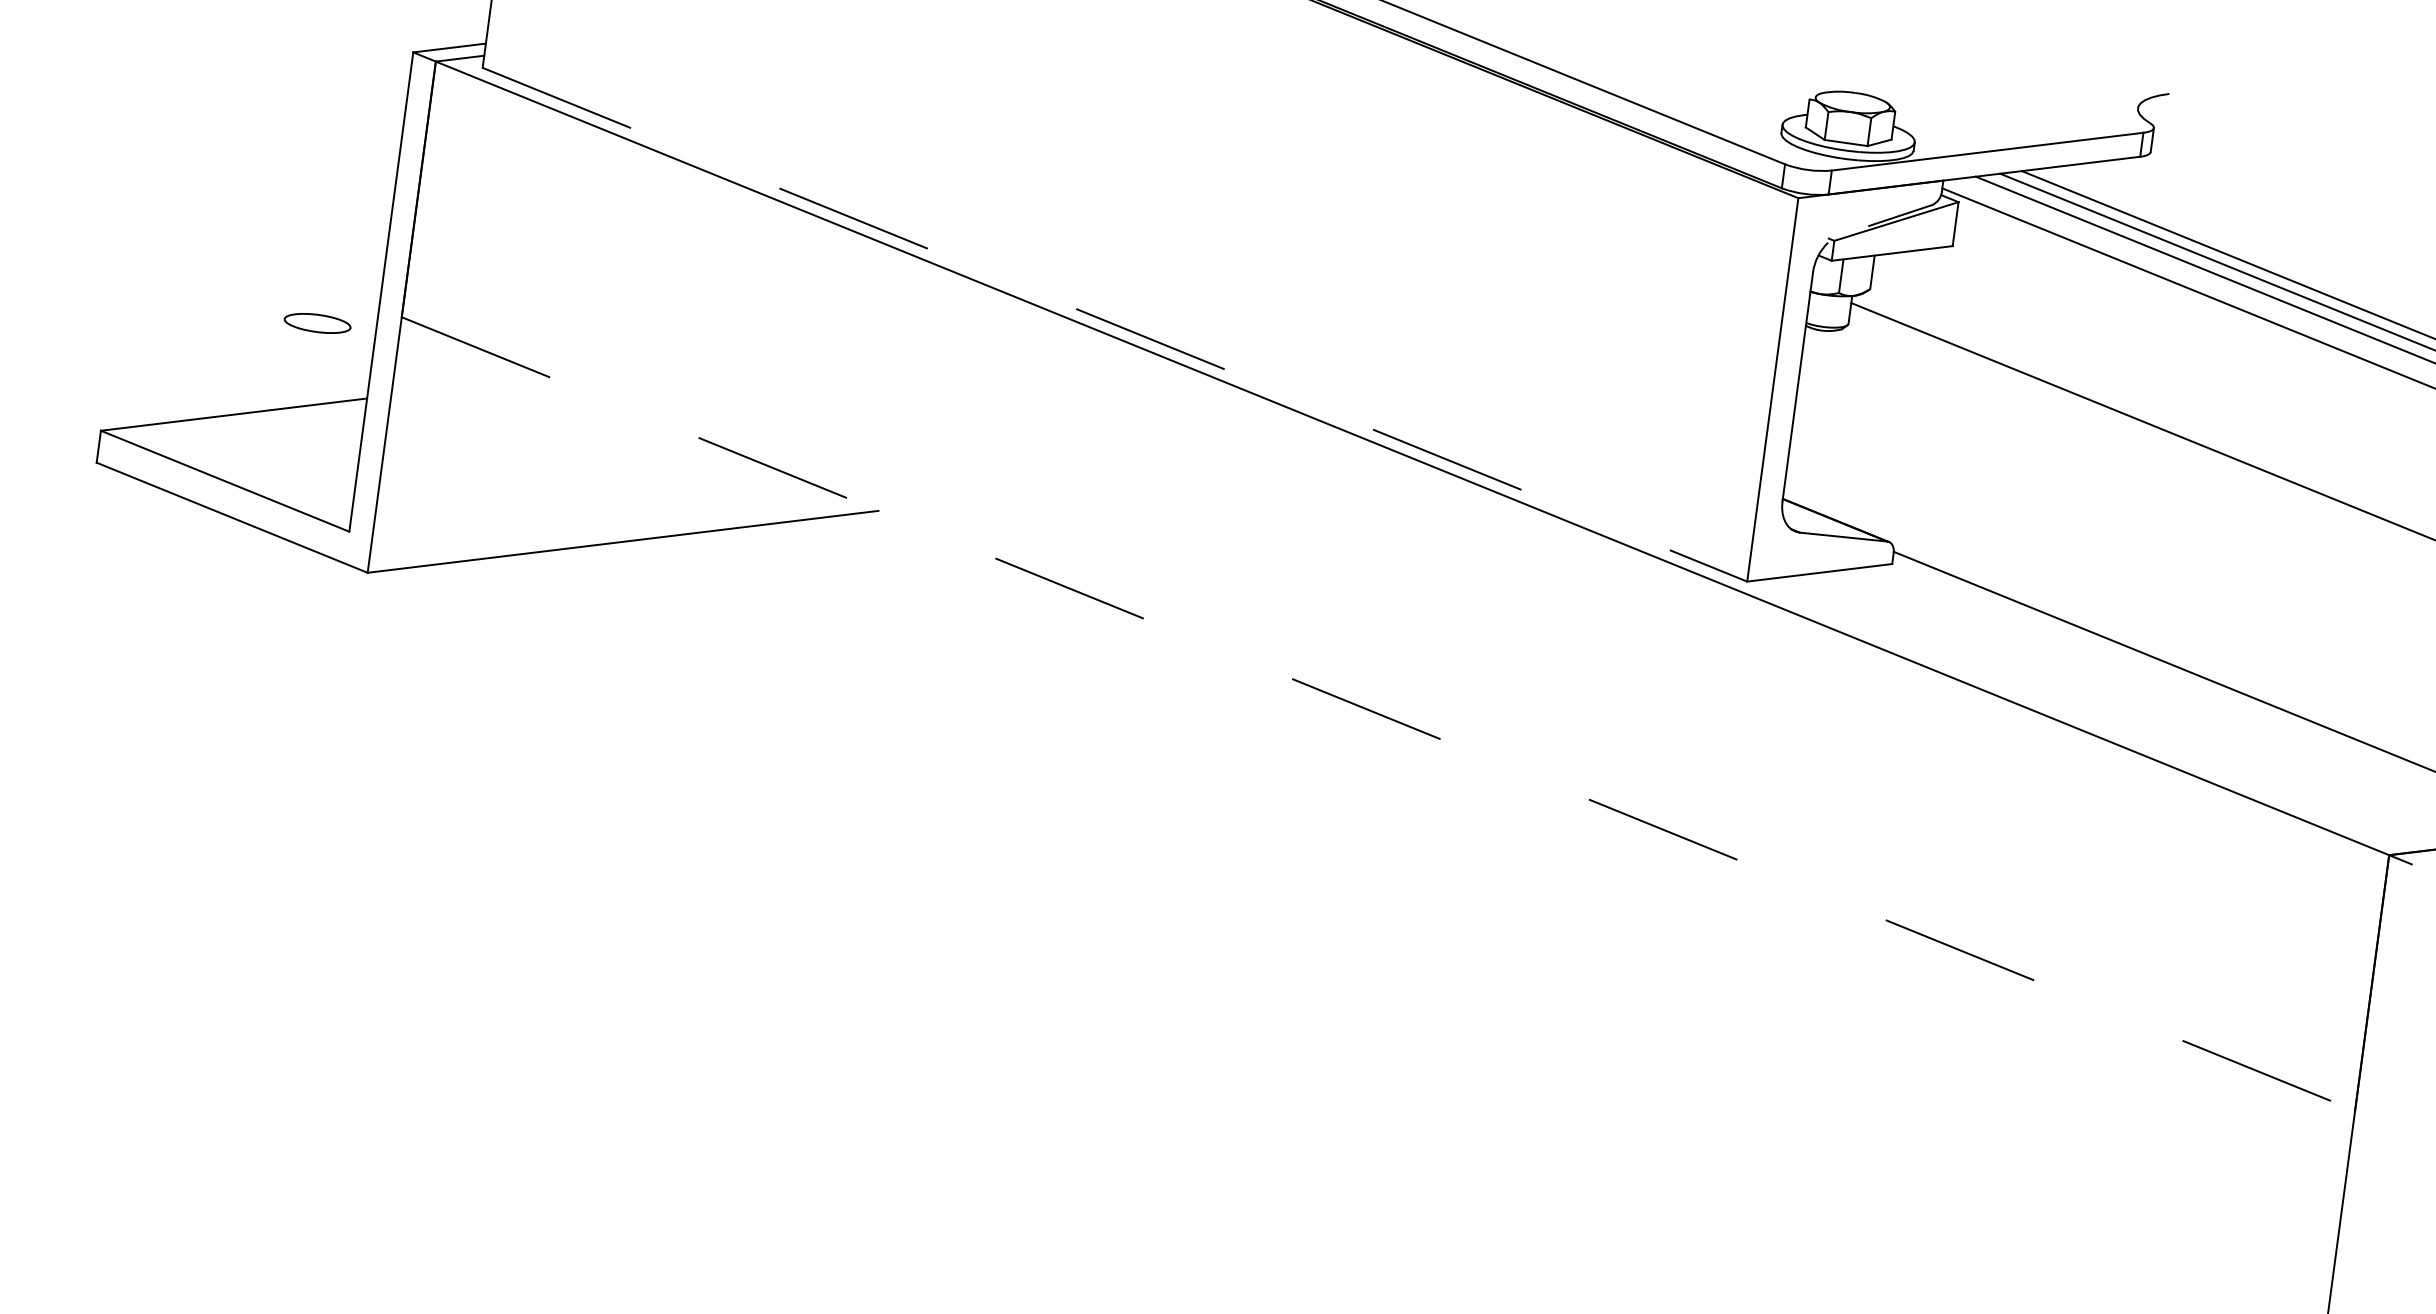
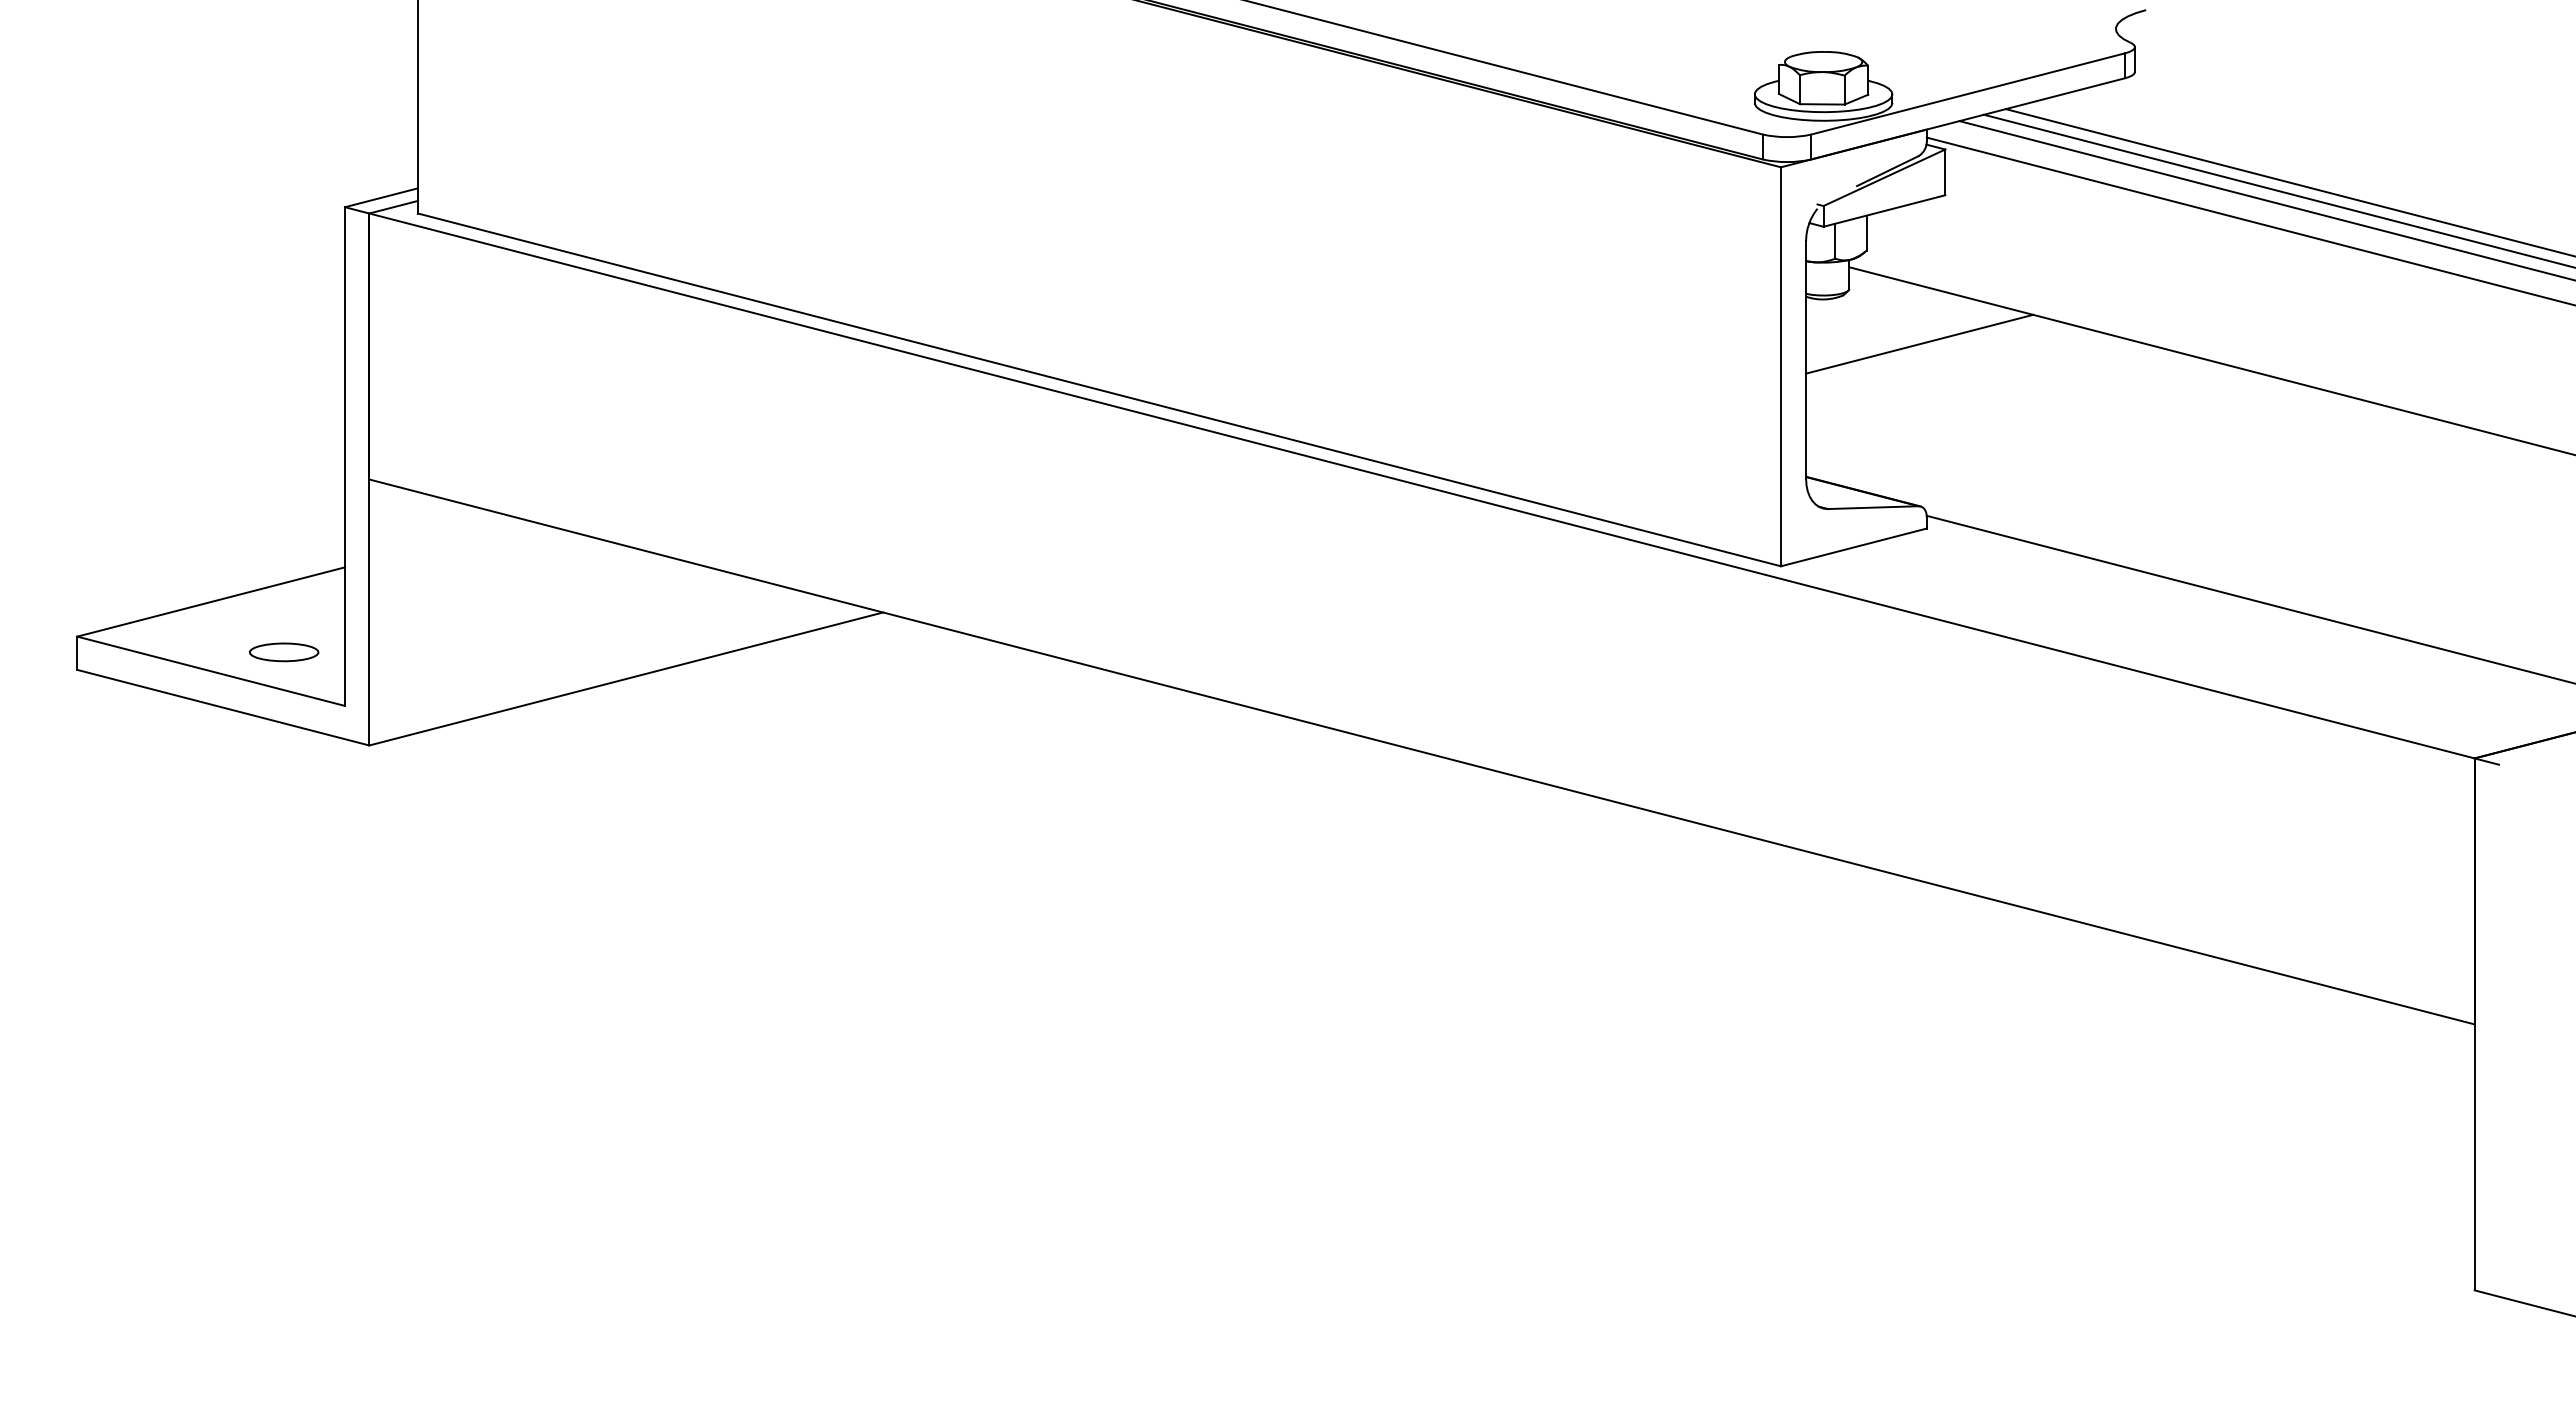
part: (317, 323) -> (284, 652), moved
line: (1114, 324) -> (1099, 389), dashed -> solid
line: (1908, 385) -> (1919, 343), added
line: (1378, 714) -> (1422, 752), dashed -> solid

